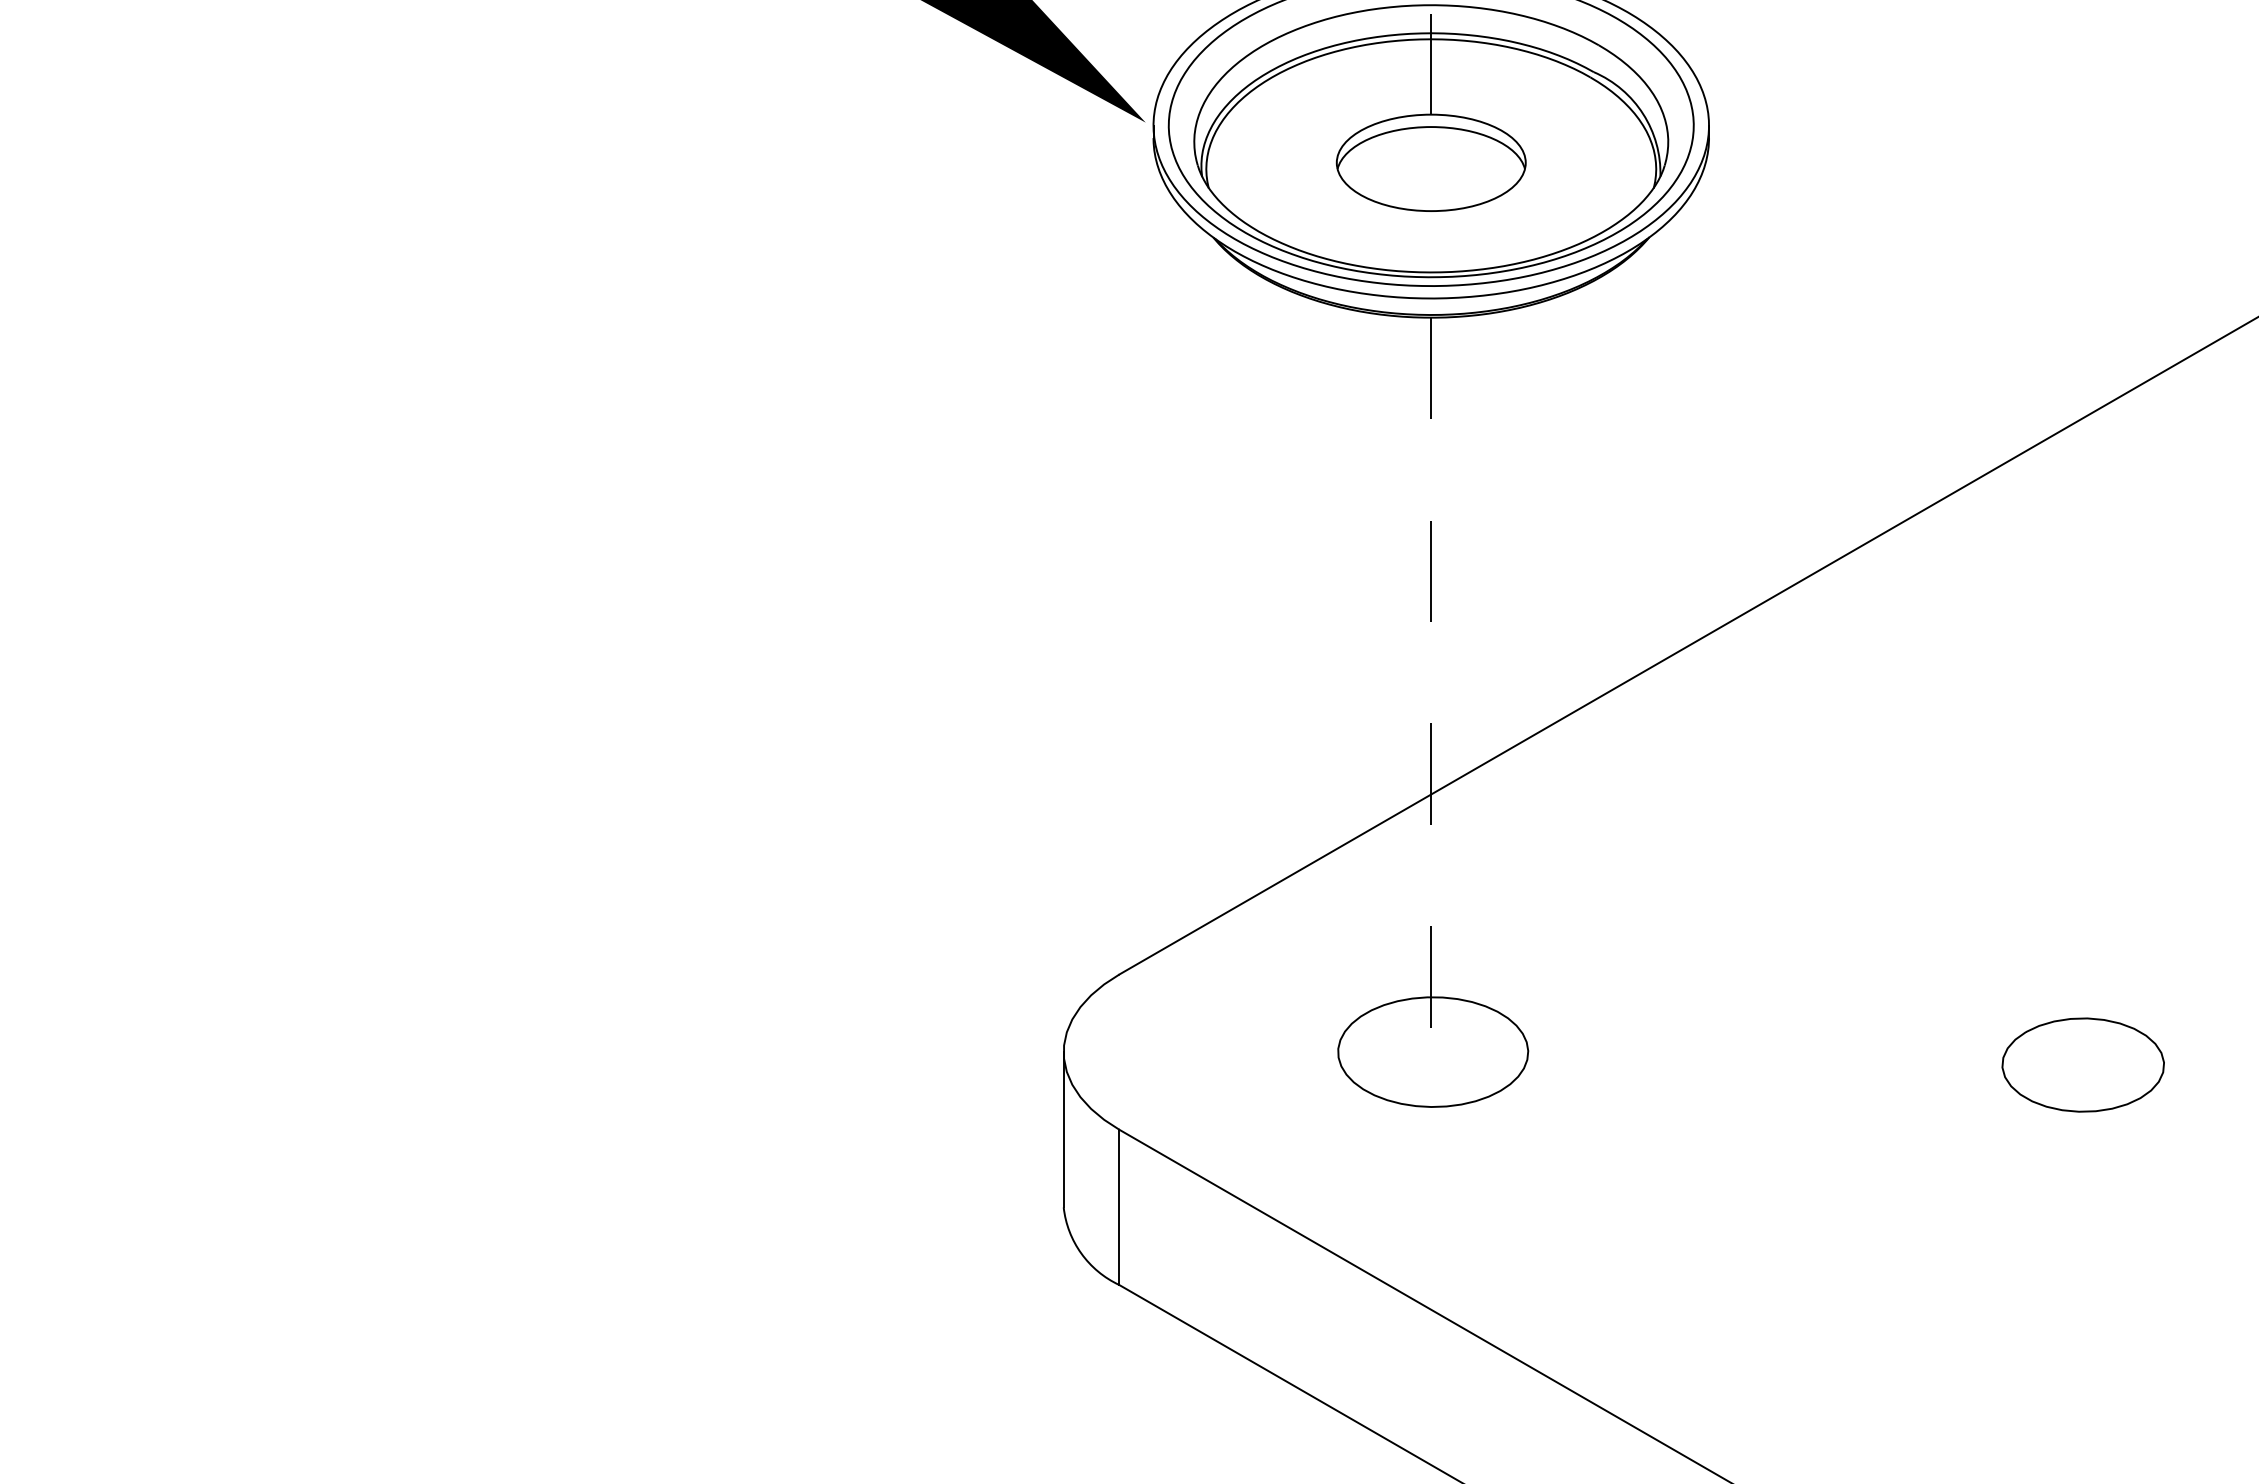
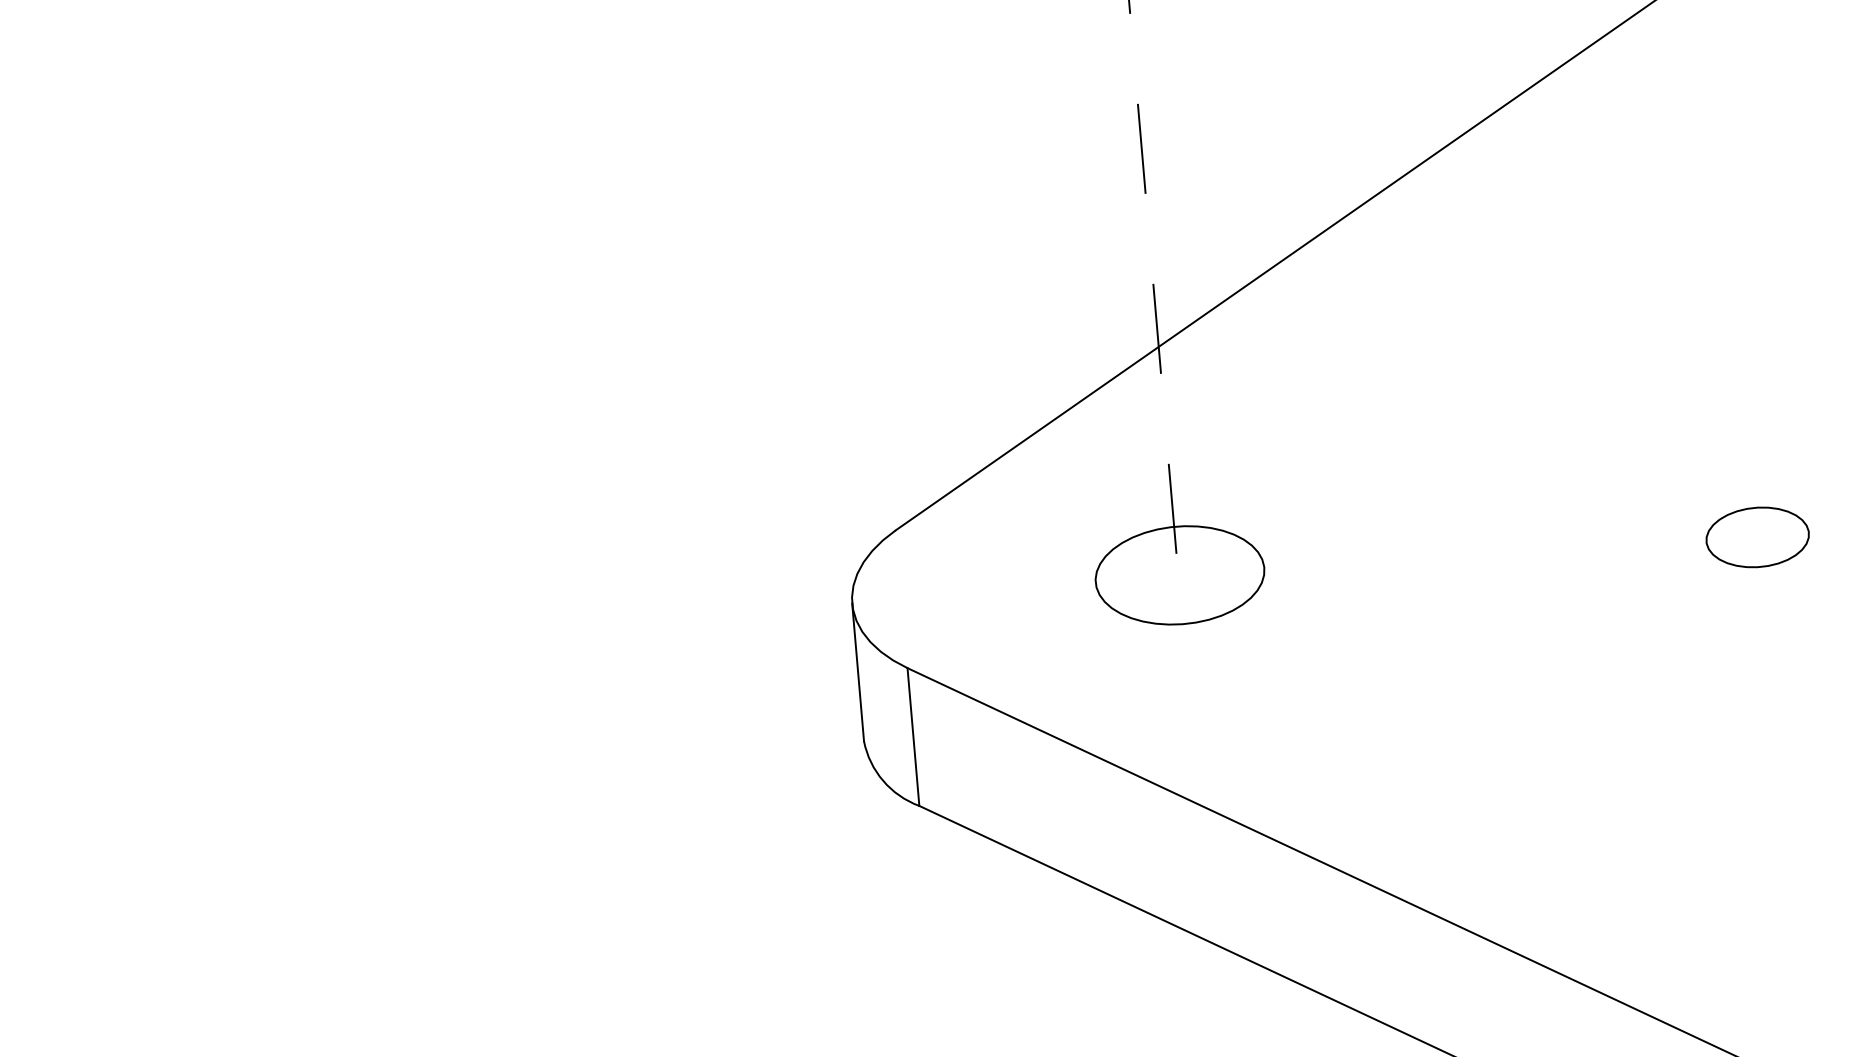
part: (2082, 1064) -> (1757, 536), size x0.71

